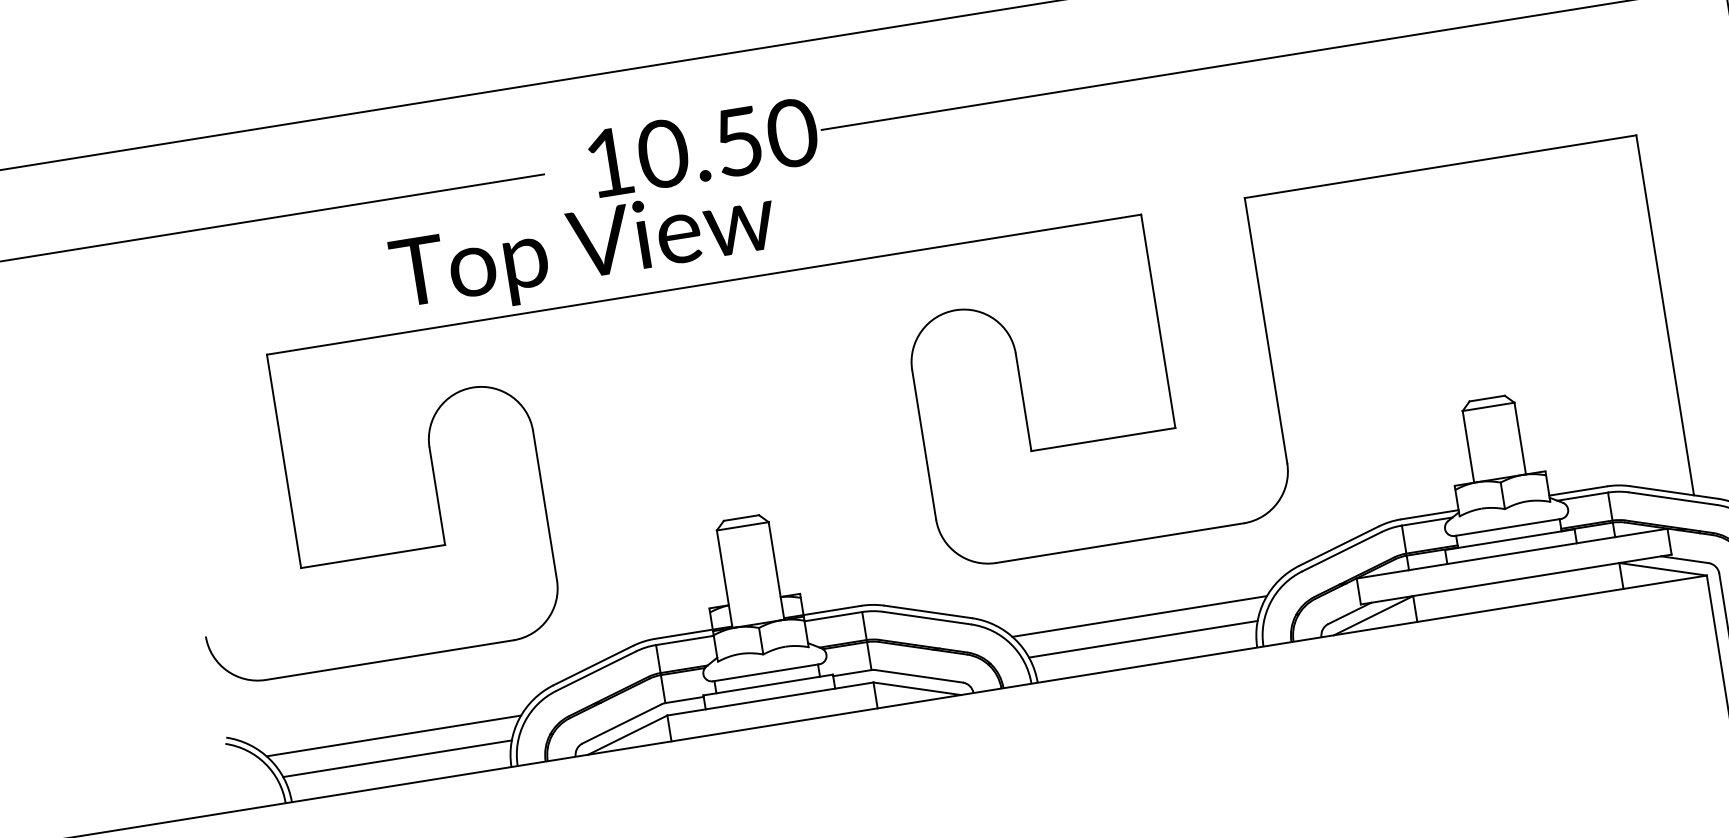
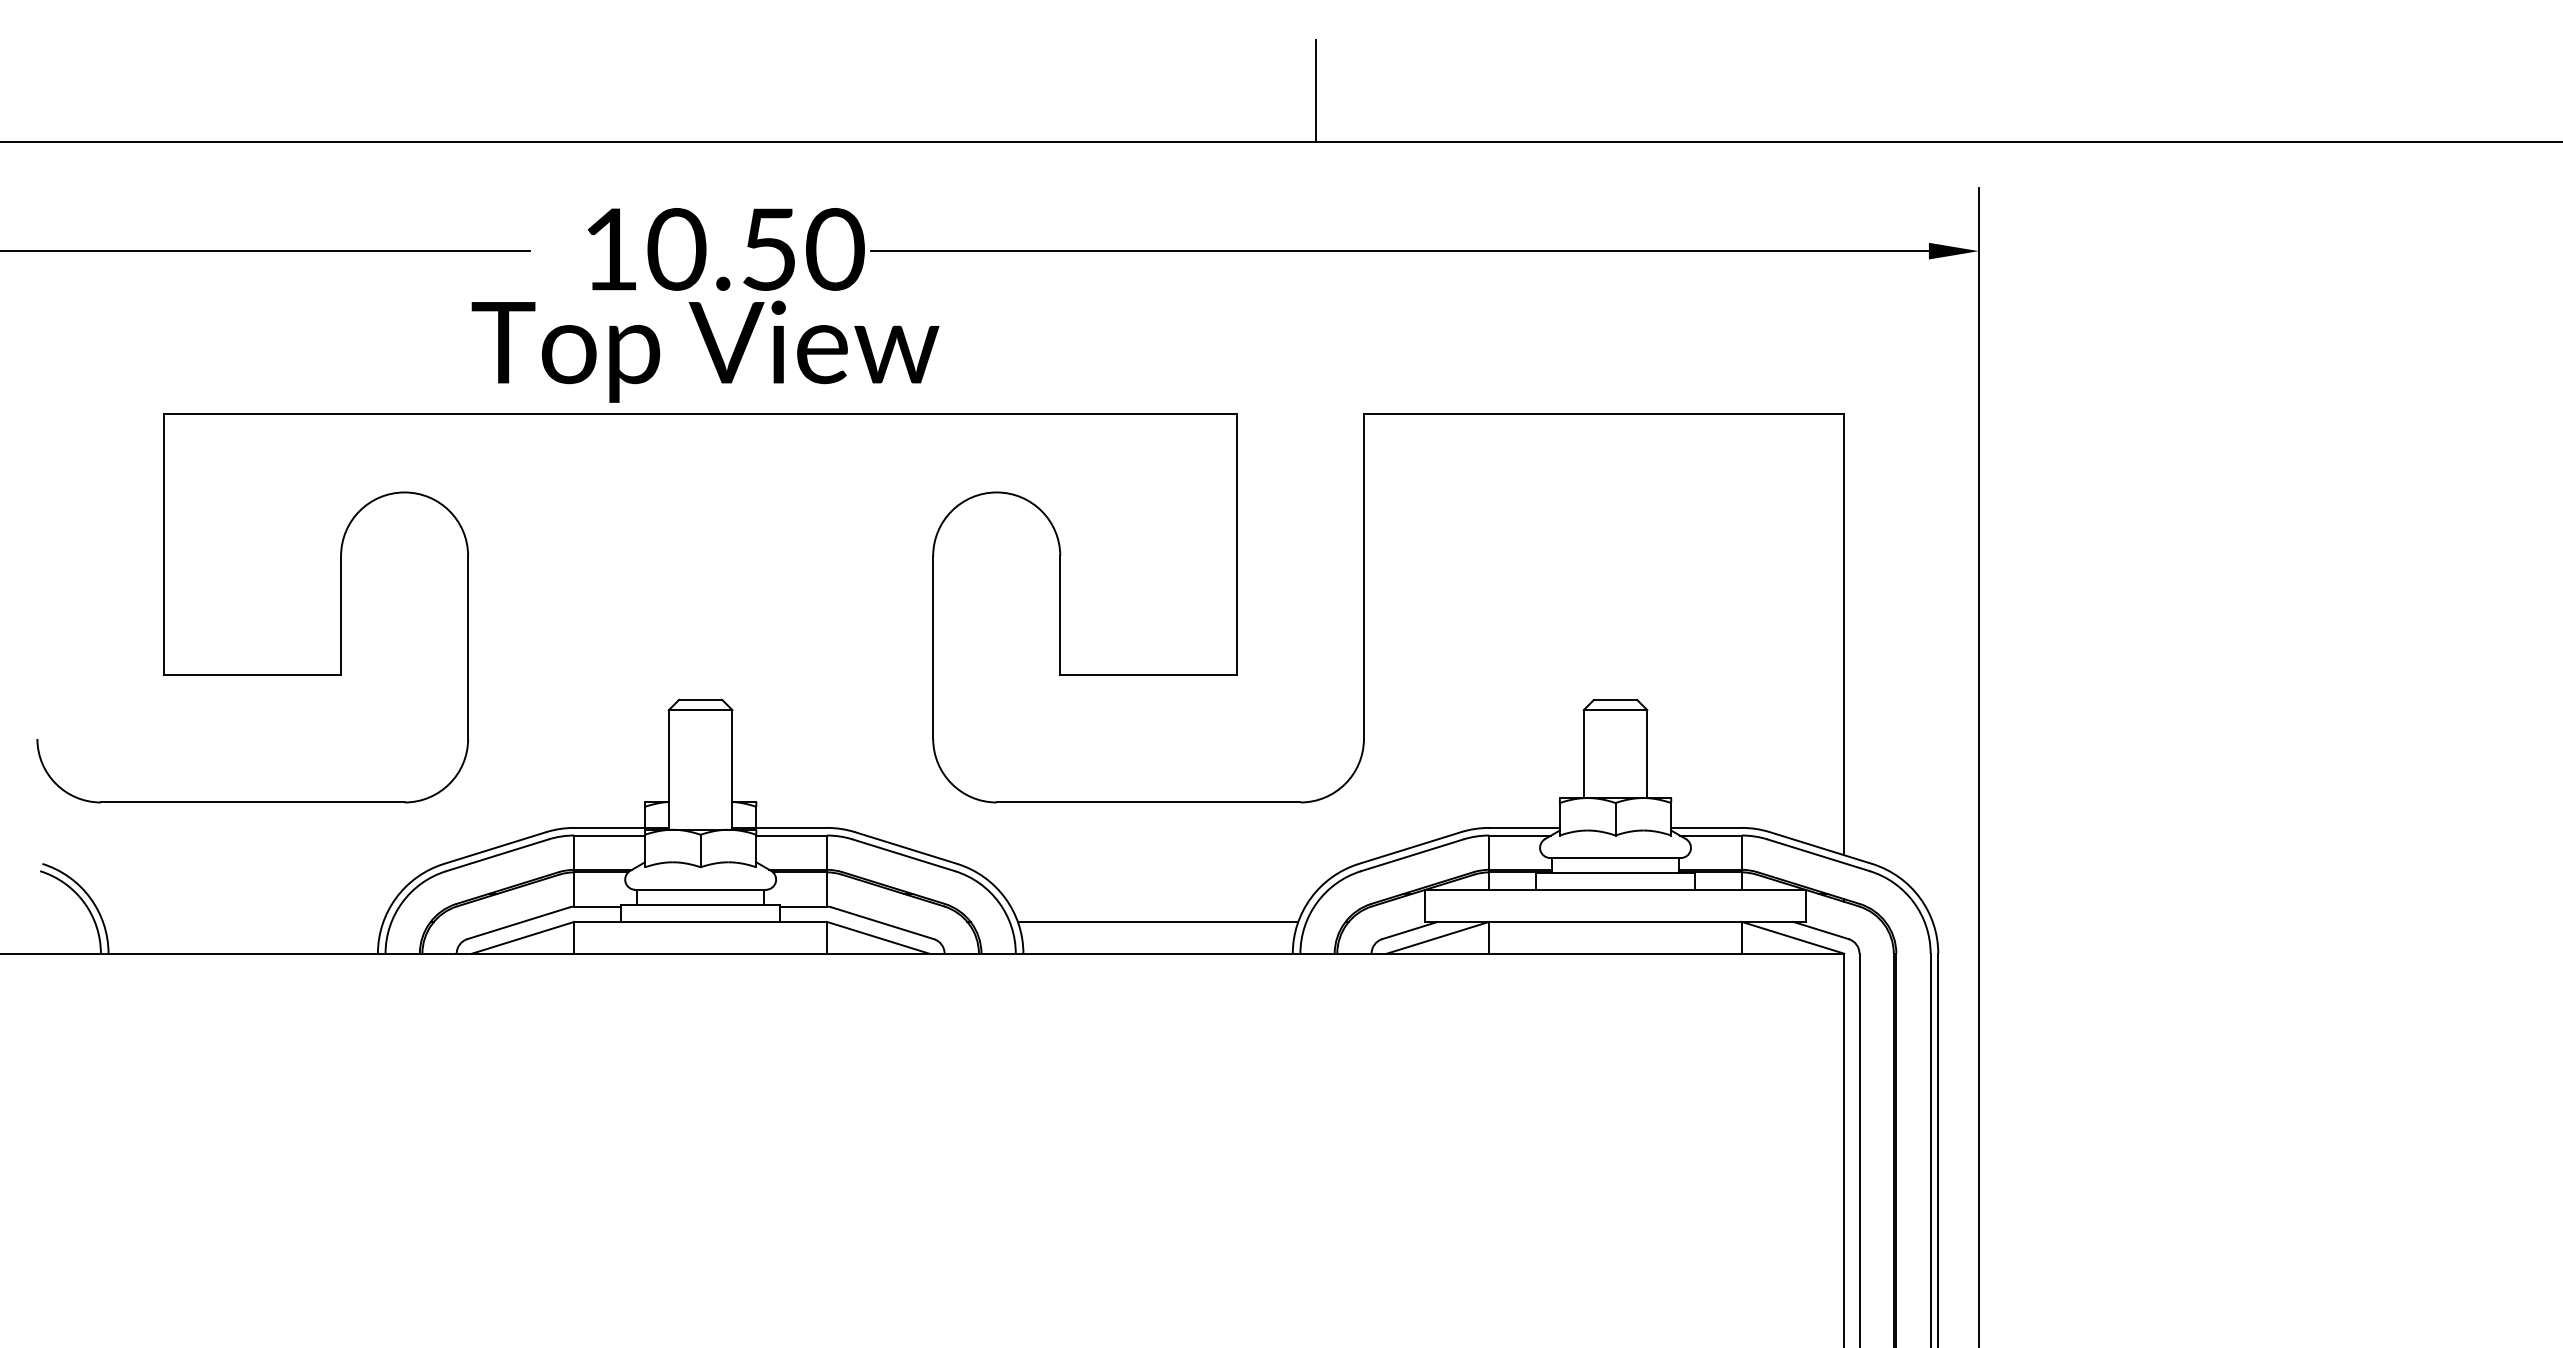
text: (584, 251) -> (705, 351), moved
line: (1139, 616) -> (1158, 893), removed
line: (394, 735) -> (243, 893), removed
line: (397, 758) -> (243, 921), removed

